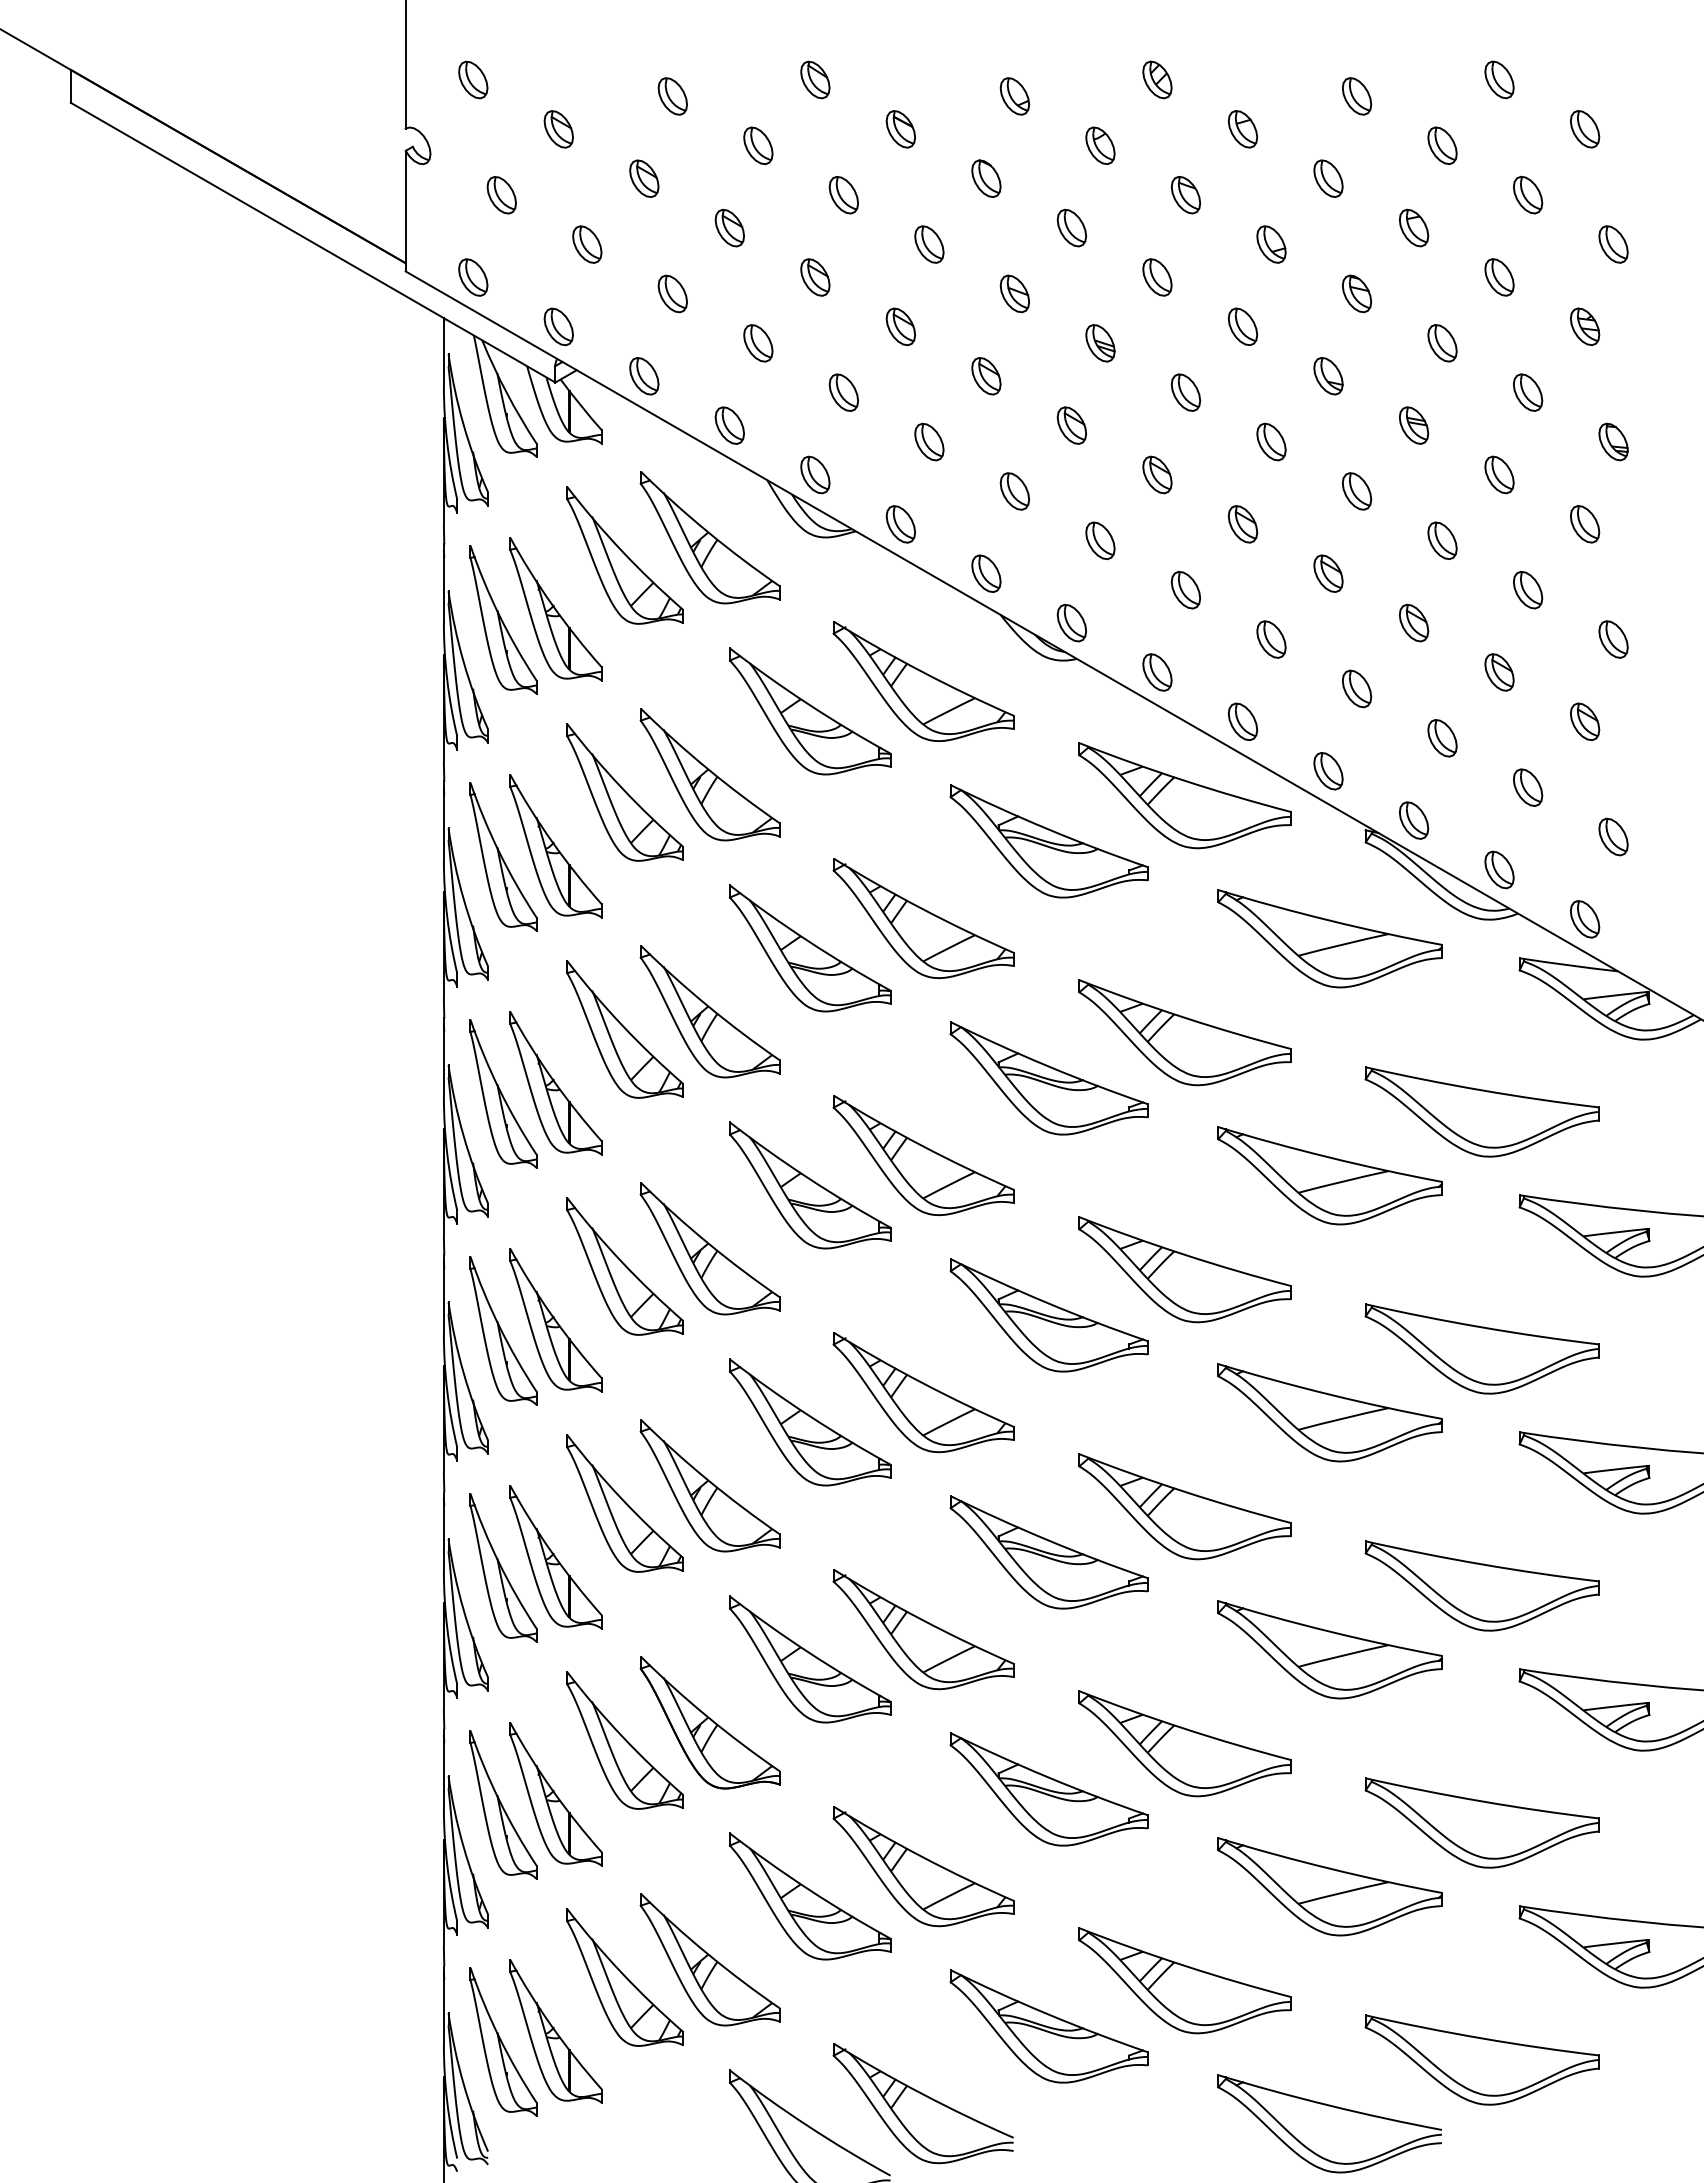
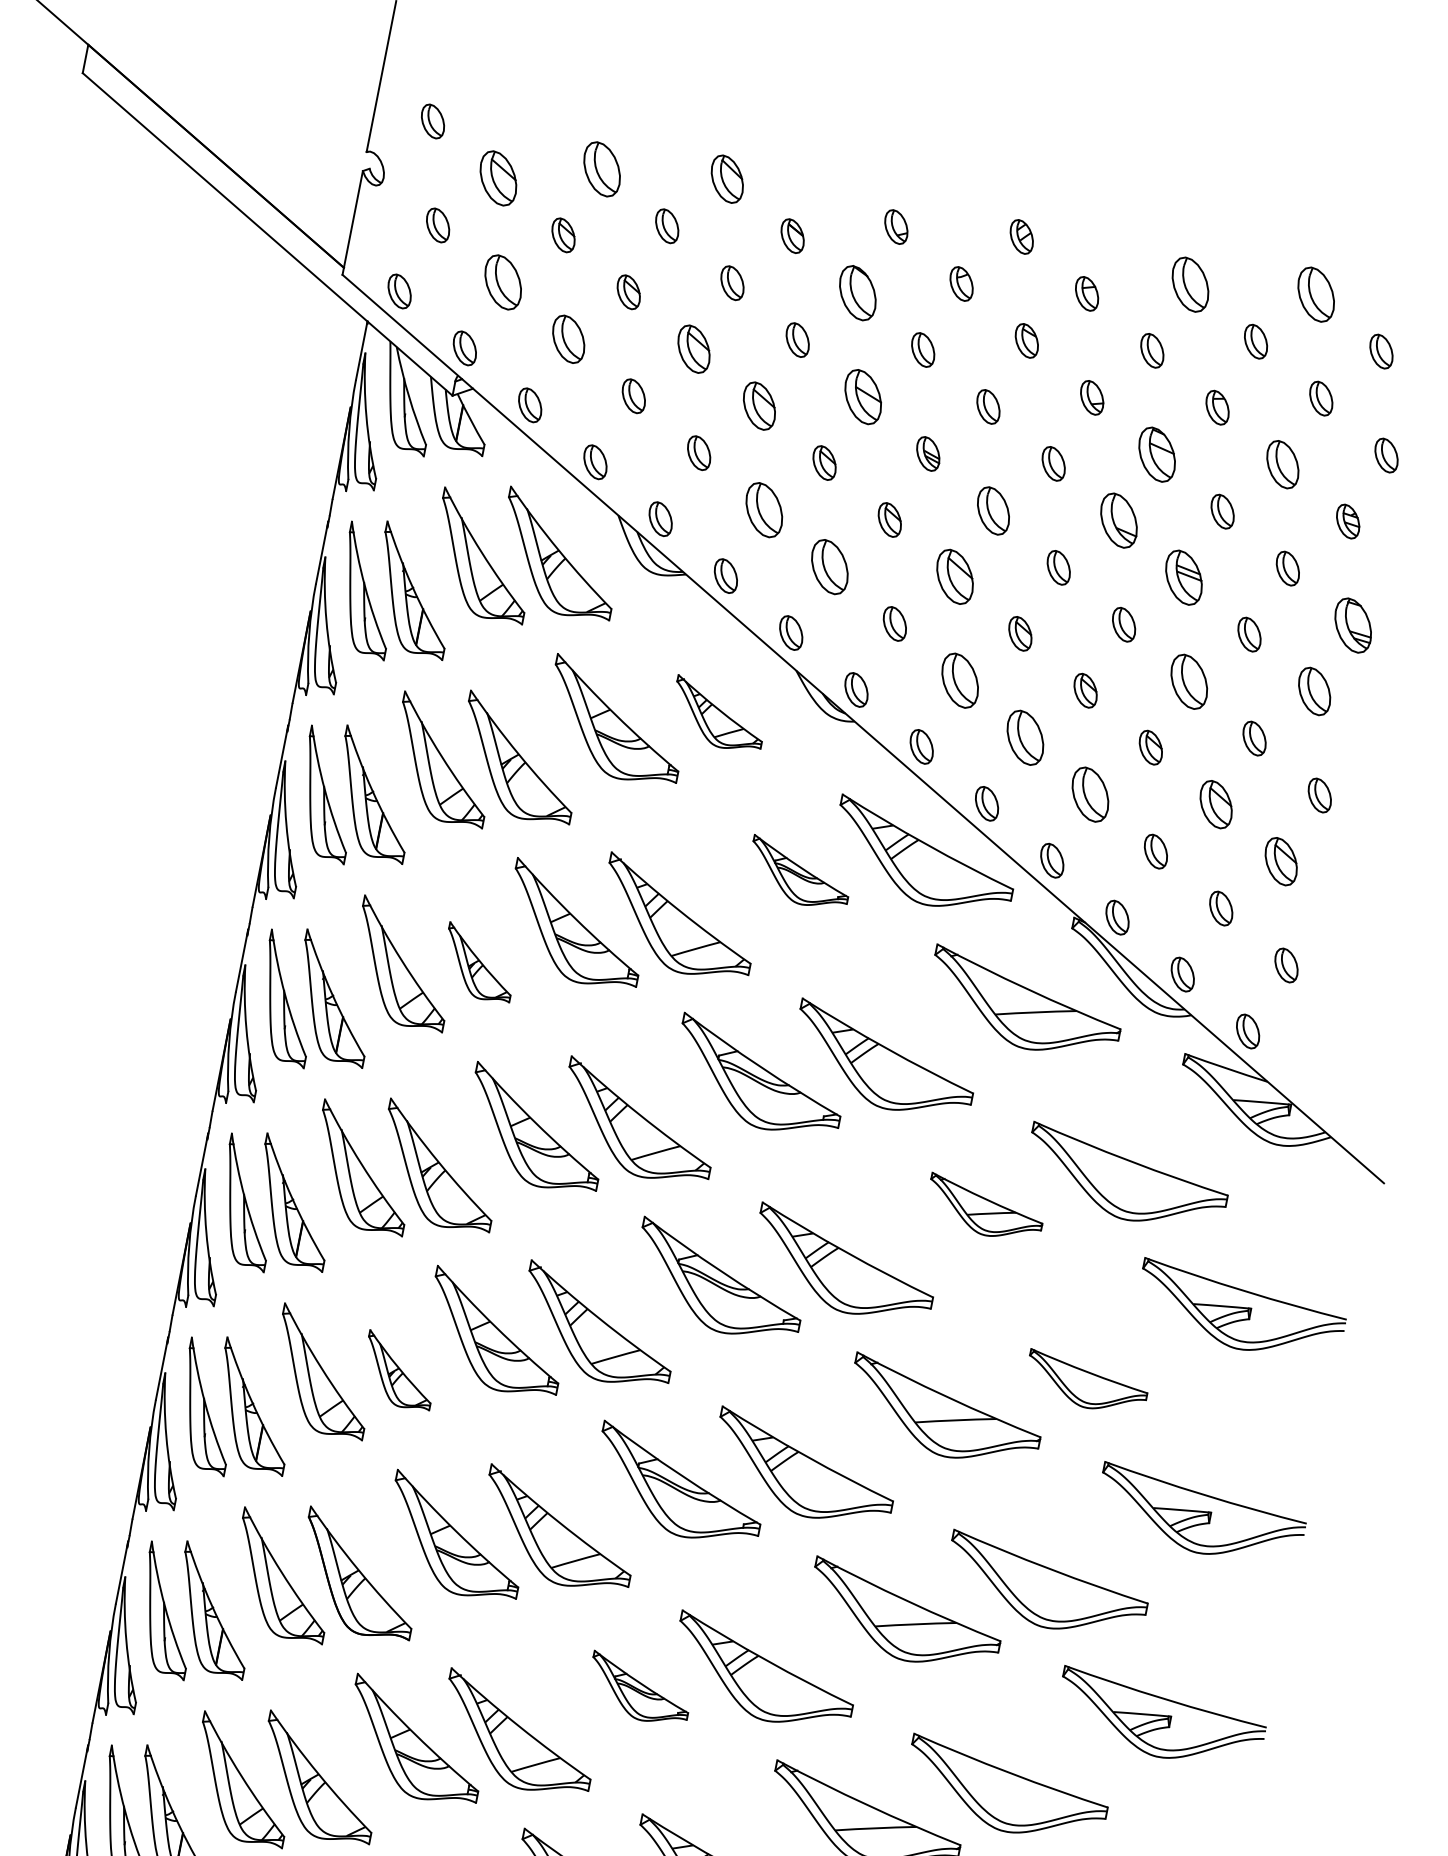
part: (815, 79) -> (727, 178), size x1.4
part: (1499, 79) -> (1316, 294), size x1.6
part: (672, 96) -> (601, 169), size x1.6
part: (1357, 96) -> (1191, 284), size x1.6
part: (558, 129) -> (497, 178), size x1.6
part: (986, 178) -> (858, 292), size x1.6
part: (587, 244) -> (503, 282), size x1.6
part: (815, 277) -> (694, 349), size x1.4
part: (1499, 277) -> (1282, 464), size x1.4
part: (672, 293) -> (568, 338), size x1.4
part: (1014, 293) -> (862, 396), size x1.6
part: (1357, 293) -> (1157, 454), size x1.6
part: (900, 326) -> (759, 405), size x1.4
part: (1328, 376) -> (1118, 521), size x1.6
part: (1185, 392) -> (993, 510), size x1.4
part: (1414, 425) -> (1184, 577), size x1.6
part: (929, 441) -> (764, 509), size x1.6
part: (1613, 441) -> (1353, 625), size x1.6
part: (1157, 474) -> (955, 576), size x1.6
part: (1014, 491) -> (829, 567), size x1.6
part: (1585, 524) -> (1315, 691), size x1.4
part: (1442, 540) -> (1189, 681), size x1.6
part: (1185, 590) -> (959, 681), size x1.6
part: (1271, 639) -> (1025, 737), size x1.6
part: (1499, 672) -> (1216, 804), size x1.4
part: (923, 681) -> (718, 715), size x0.6
part: (1357, 688) -> (1091, 794), size x1.6
part: (1585, 721) -> (1281, 861), size x1.4
part: (1048, 841) -> (799, 873), size x0.6
part: (709, 1011) -> (479, 963), size x0.6
part: (1329, 1175) -> (984, 1208), size x0.6
part: (1481, 1348) -> (1086, 1383), size x0.6
part: (709, 1485) -> (398, 1370), size x0.6
part: (1048, 1789) -> (639, 1689), size x0.6

